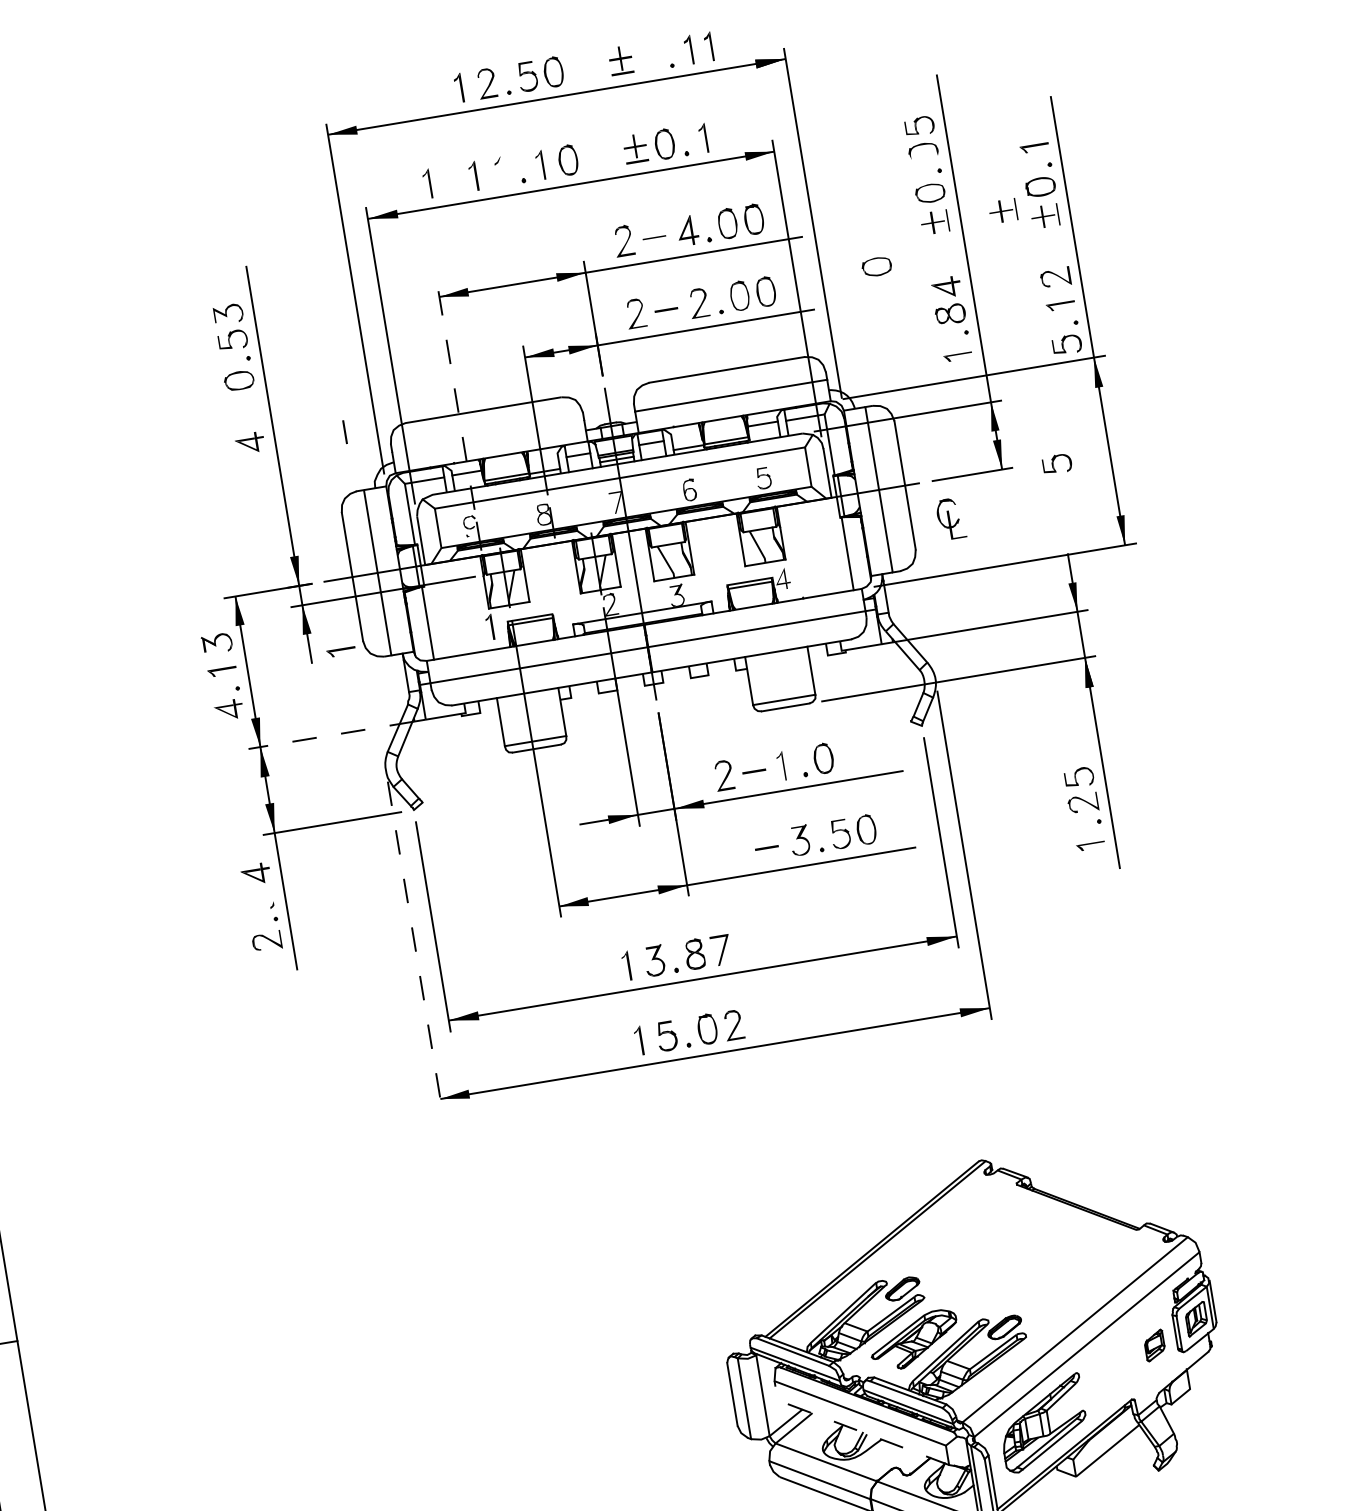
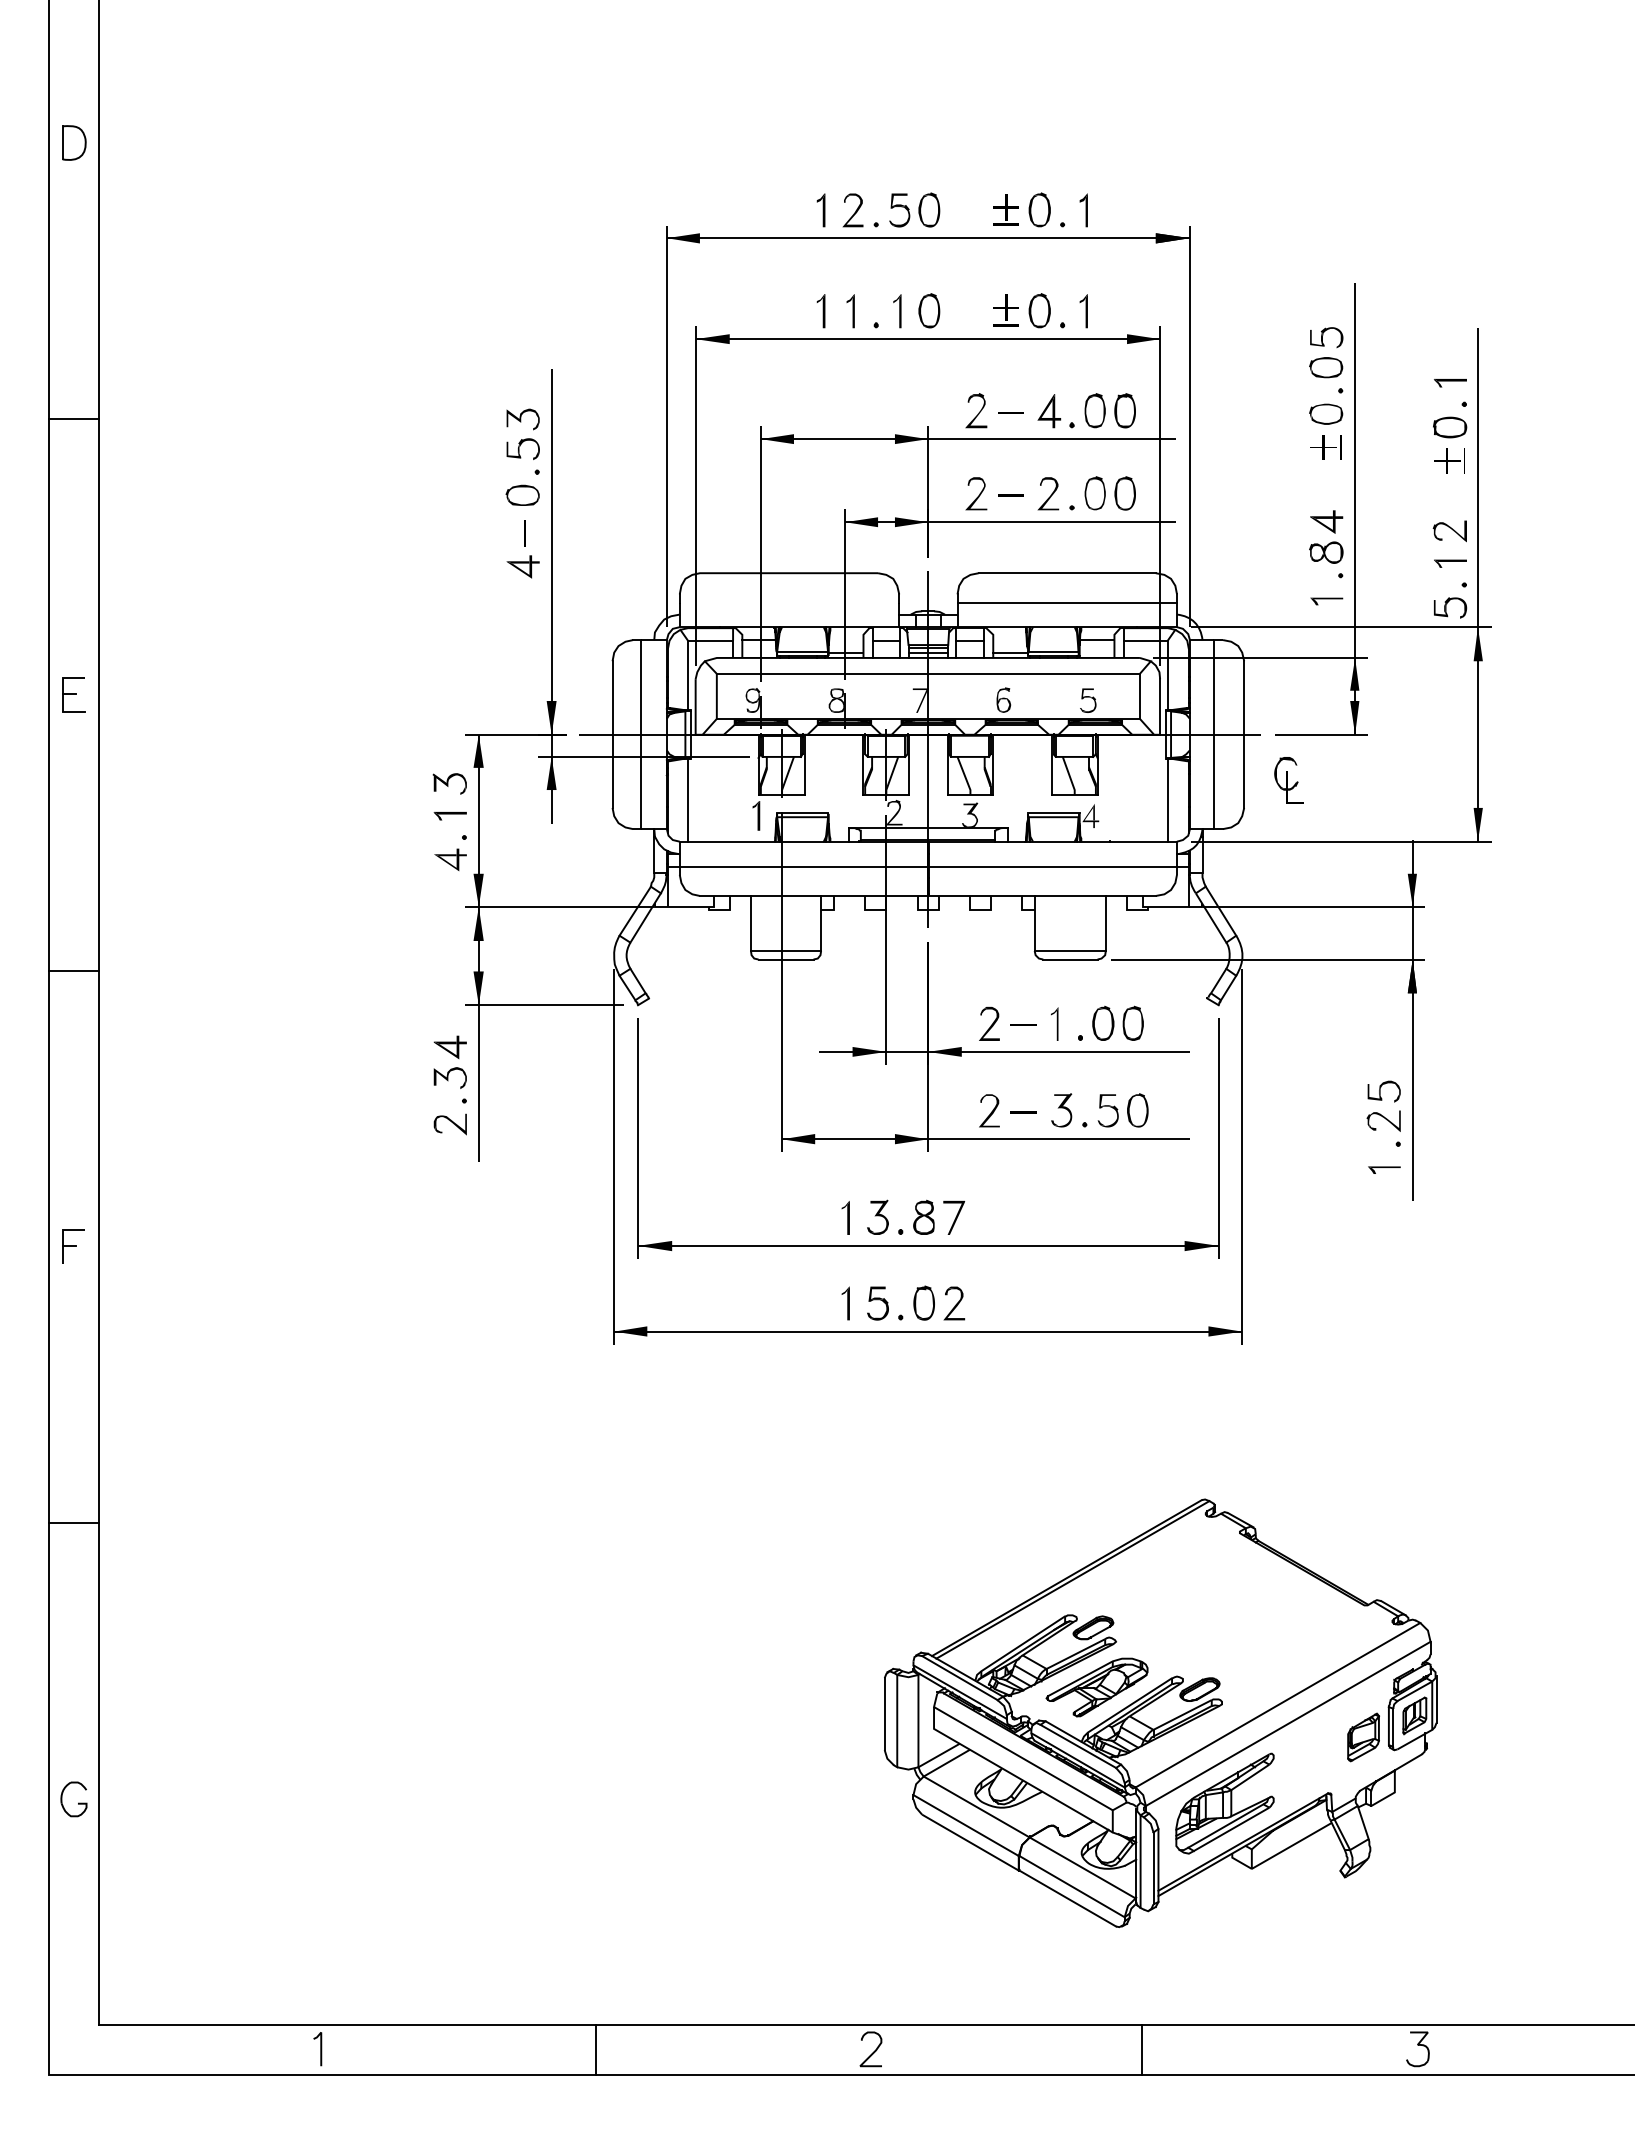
part: (708, 46) -> (1106, 210), removed
part: (649, 55) -> (1039, 209), added
fill: (924, 156) -> (1326, 372), added
fill: (501, 171) -> (853, 311), added
part: (427, 184) -> (768, 311), removed
part: (1002, 211) -> (1403, 447), removed
part: (877, 266) -> (1253, 485), removed
line: (455, 397) -> (760, 553), dashed -> solid
line: (344, 432) -> (524, 533), moved
part: (1057, 463) -> (1417, 738), removed
fill: (470, 526) -> (753, 700), added
part: (340, 652) -> (585, 816), removed
line: (330, 735) -> (559, 906), dashed -> solid
part: (849, 753) -> (1132, 1022), added
part: (736, 851) -> (989, 1110), added
fill: (259, 899) -> (449, 1076), added
line: (415, 946) -> (614, 1157), dashed -> solid
part: (1154, 1345) -> (1363, 1737), size x1.43
line: (853, 1428) -> (1013, 1774), dashed -> solid

